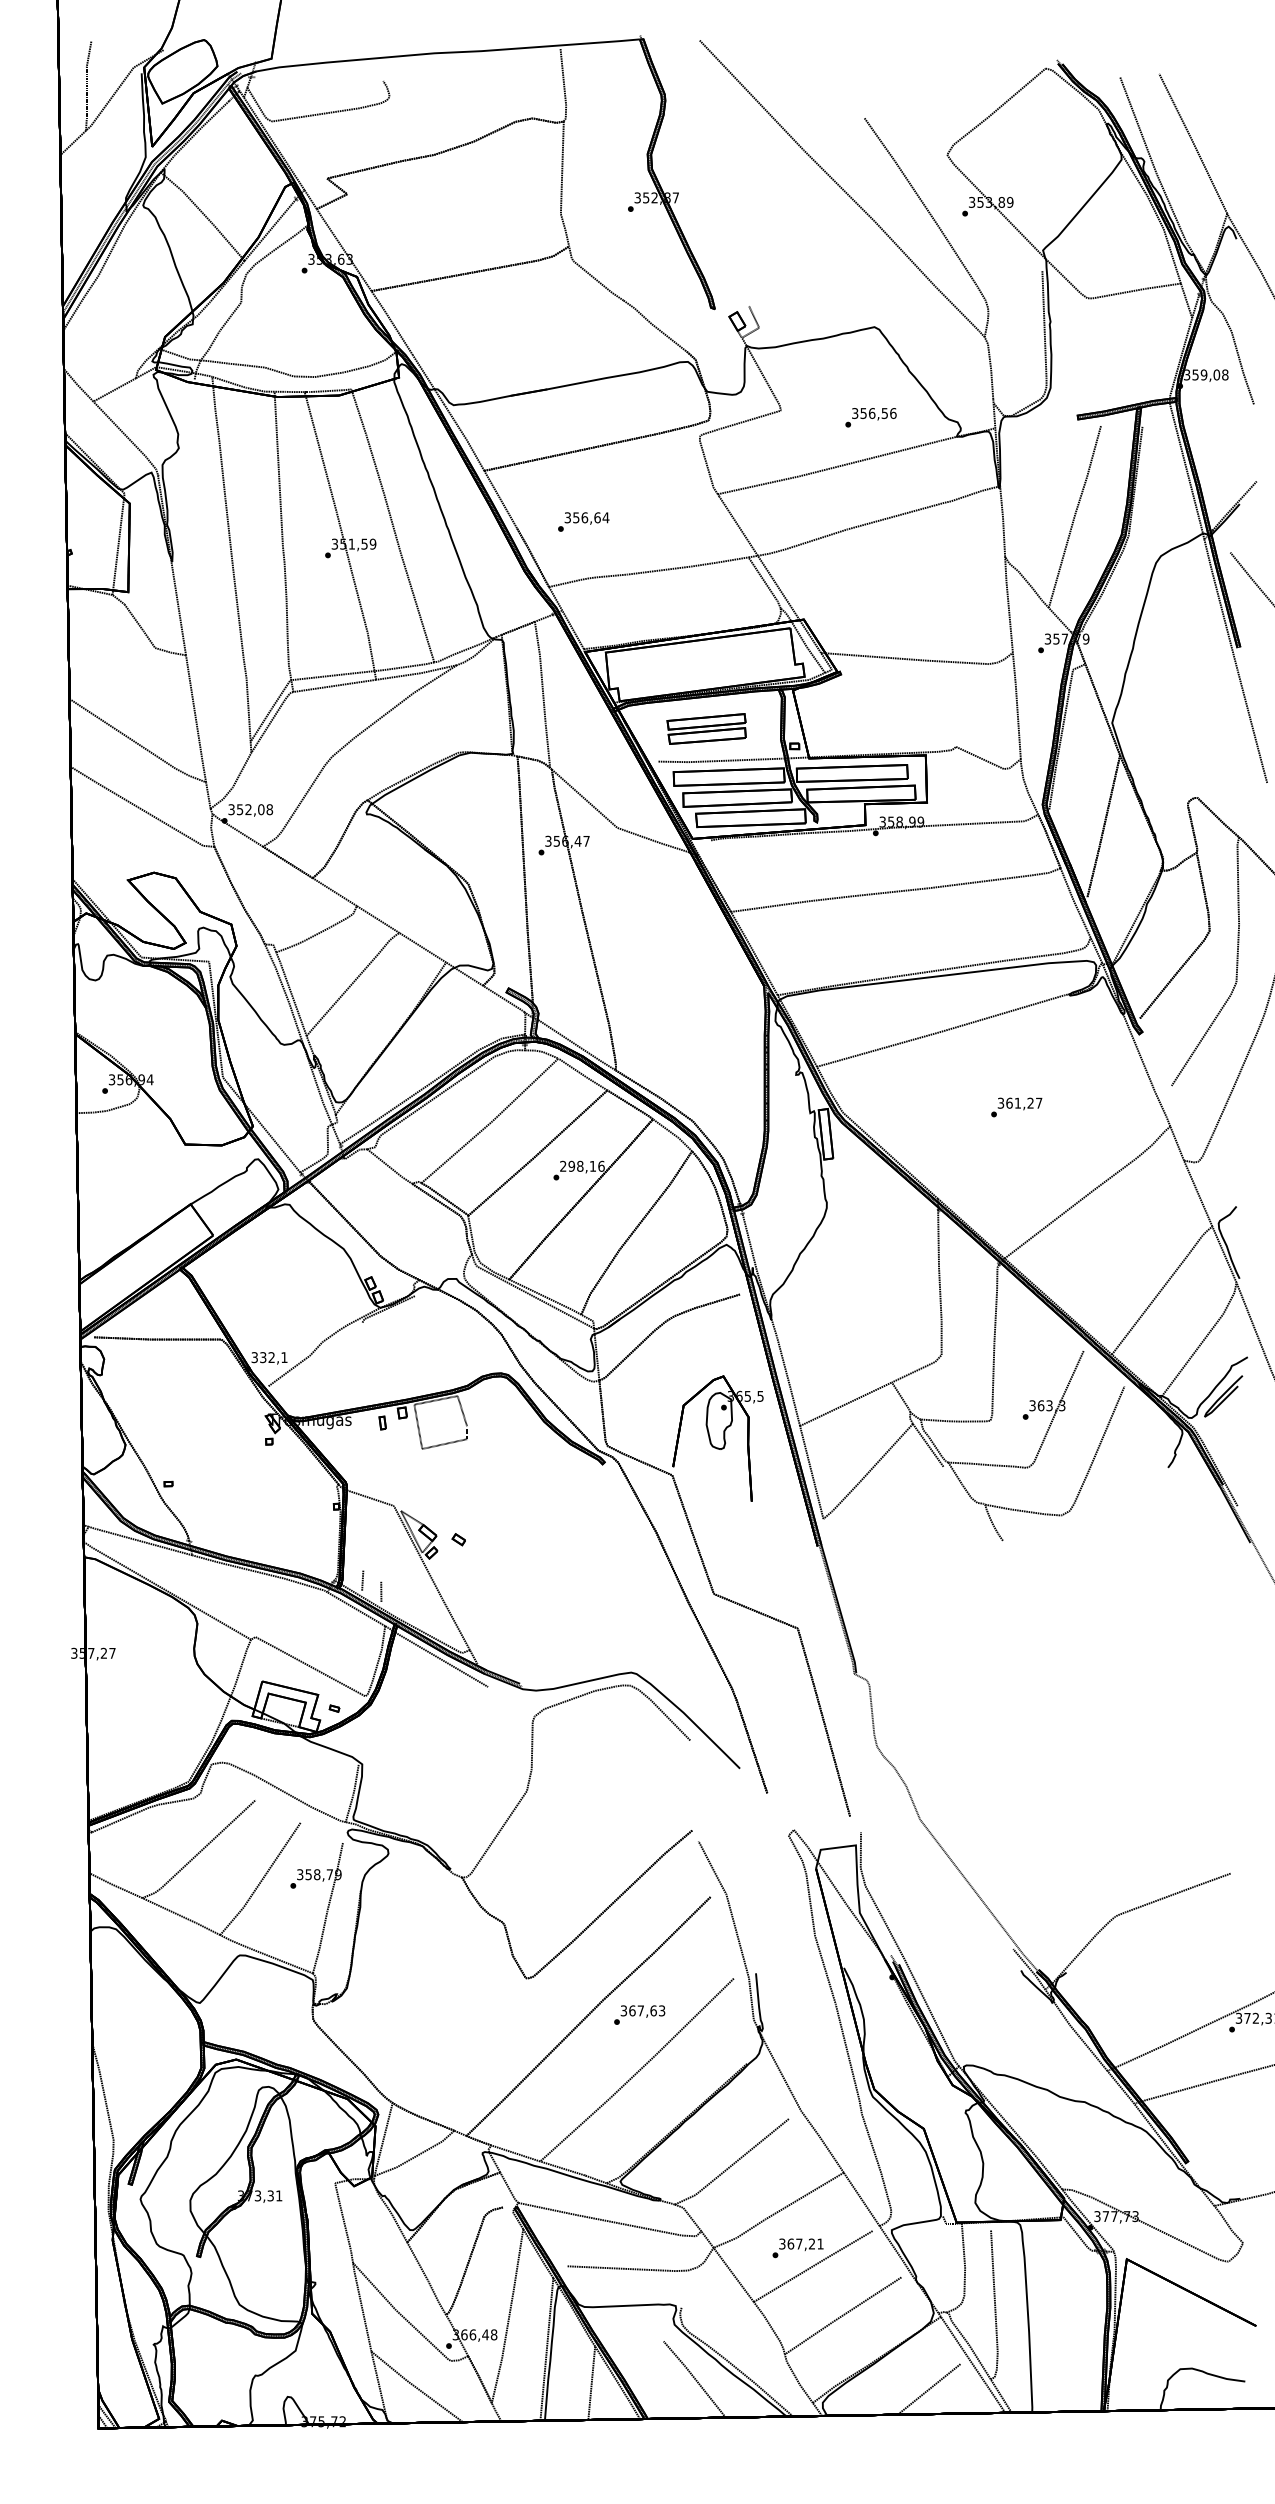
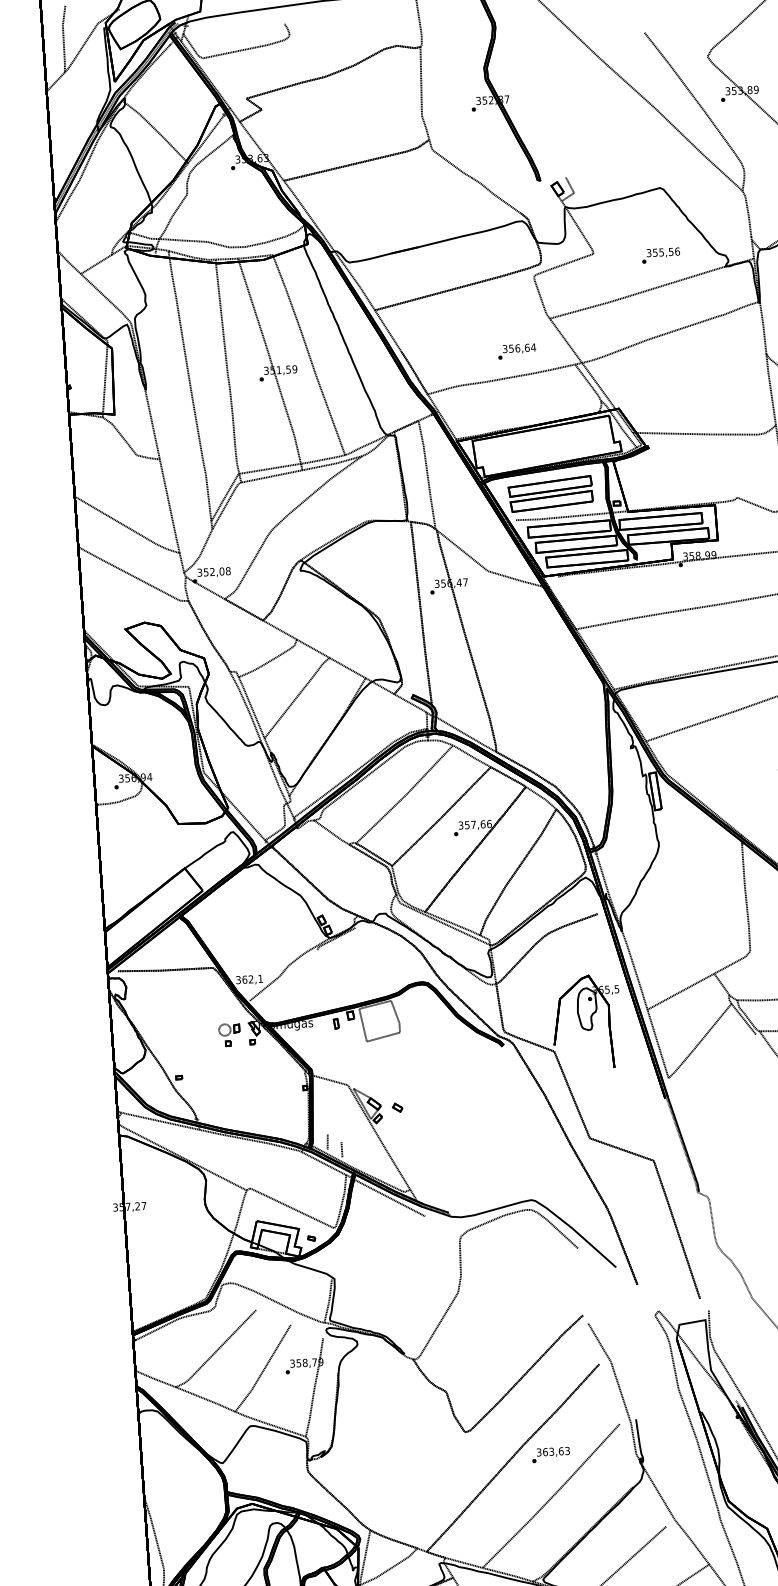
text: (871, 413) -> (661, 252), 356,56 -> 355,56
text: (583, 521) -> (516, 351), moved
part: (706, 728) -> (550, 493), size x1.43
text: (578, 1165) -> (472, 824), 298,16 -> 357,66
text: (263, 1357) -> (245, 979), 332,1 -> 362,1
part: (238, 1430) -> (229, 1035), added
text: (640, 2010) -> (551, 1451), 367,63 -> 363,63

